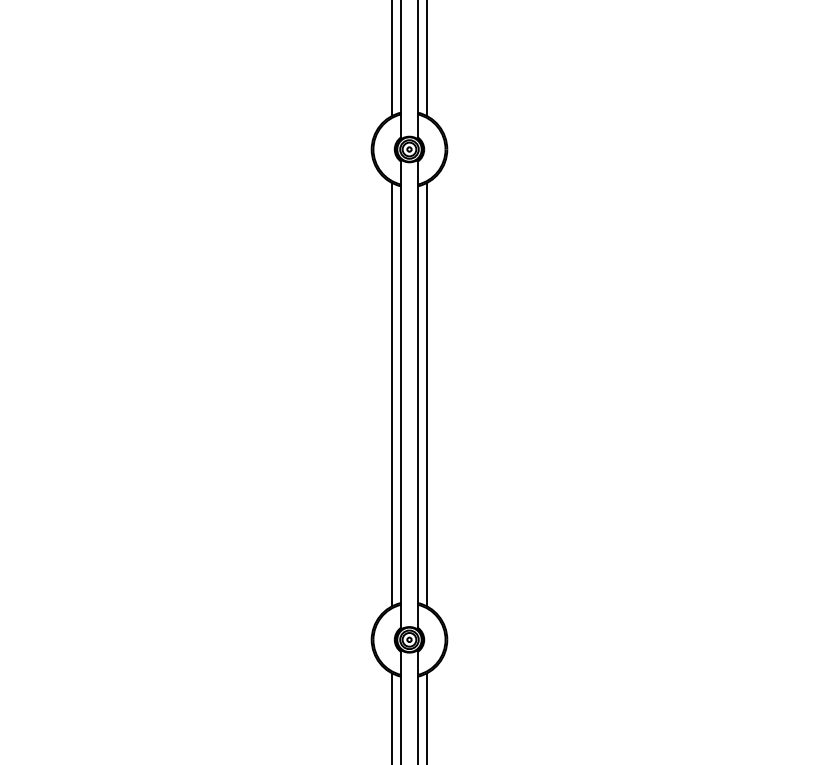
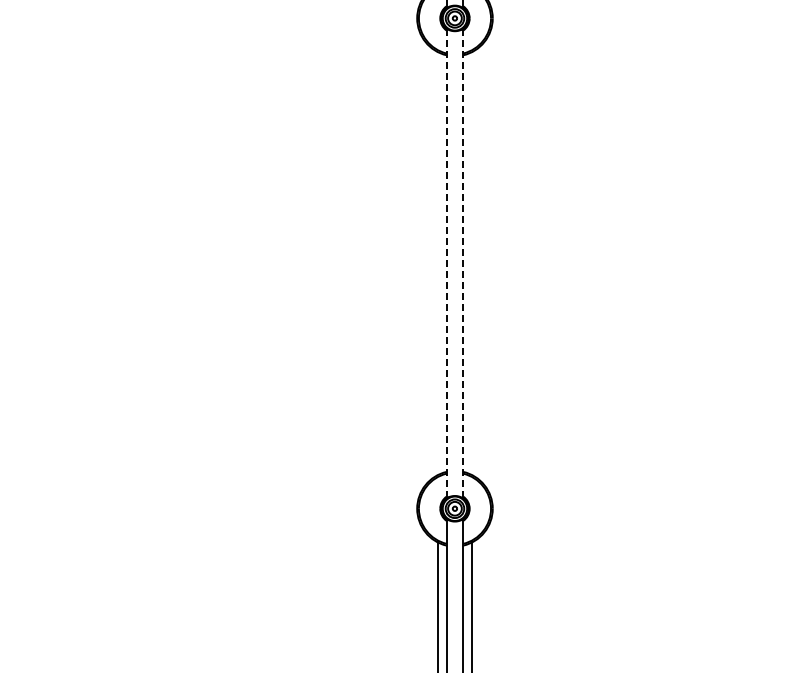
line: (392, 394) -> (437, 263), removed
line: (401, 394) -> (446, 263), solid -> dashed
line: (417, 394) -> (462, 263), solid -> dashed
line: (426, 394) -> (471, 263), removed

